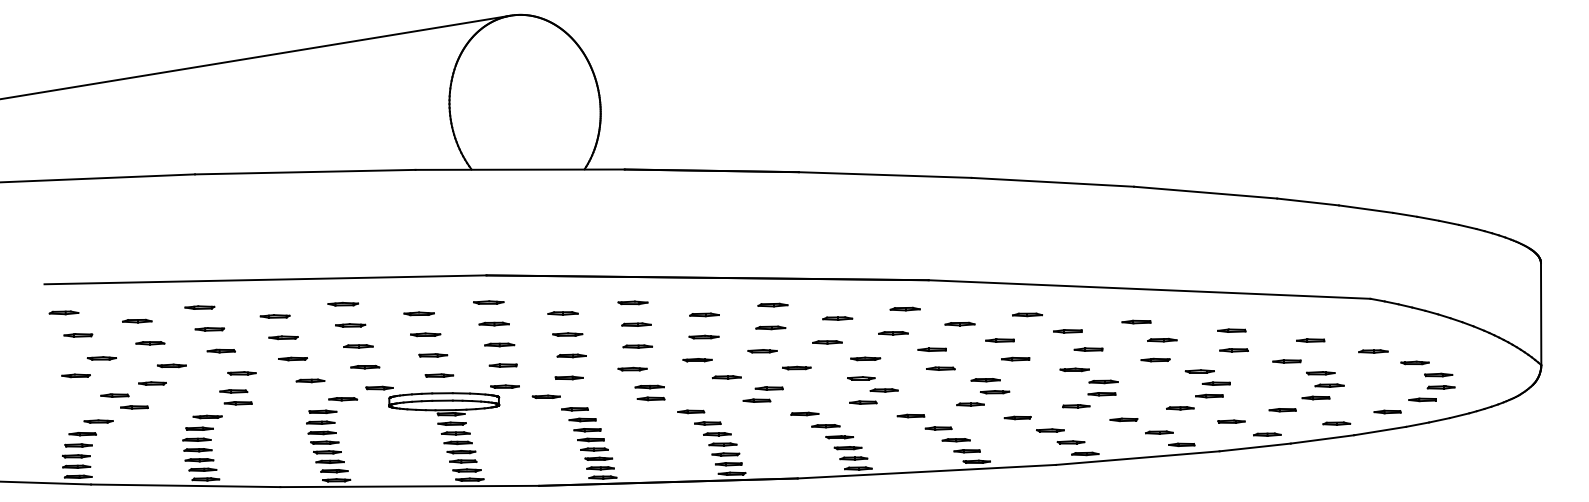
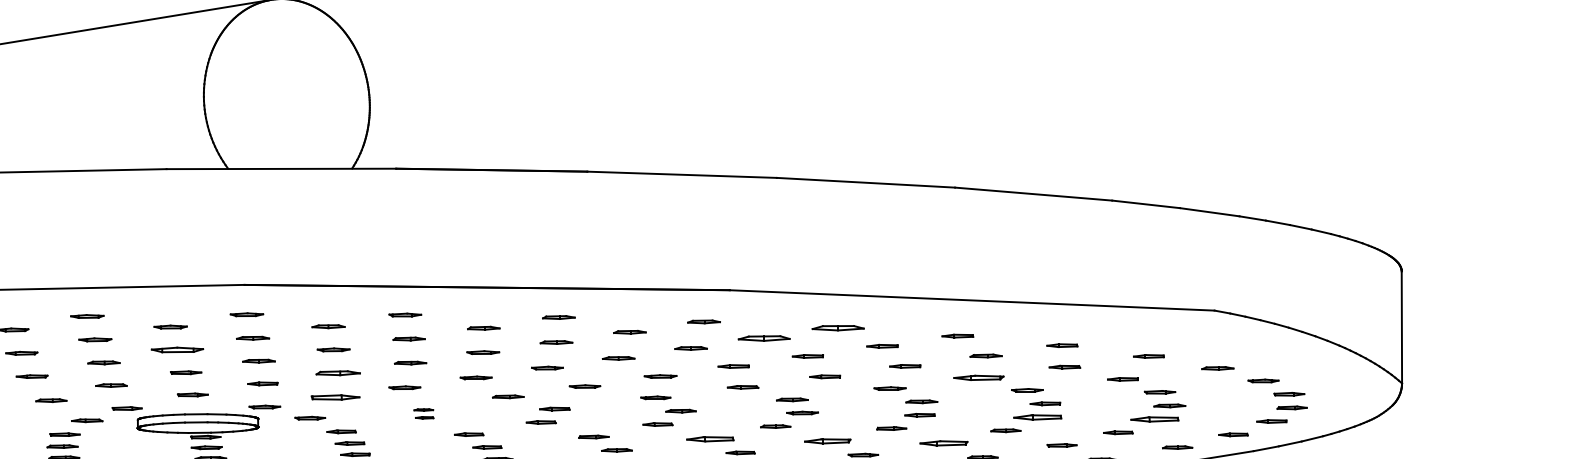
part: (1027, 314) -> (838, 327), size x1.6
part: (959, 323) -> (763, 337), size x1.6
part: (425, 334) -> (177, 349), size x1.6
part: (571, 355) -> (337, 372), size x1.4
part: (1155, 359) -> (978, 377), size x1.6
part: (568, 377) -> (334, 396), size x1.6
part: (649, 392) -> (423, 413), size x0.6
part: (1209, 395) -> (1037, 416), size x1.6
part: (1315, 397) -> (1154, 418), size x1.6
part: (910, 415) -> (709, 438), size x1.6
part: (1017, 417) -> (827, 440), size x1.6
part: (1123, 419) -> (943, 443), size x1.6

